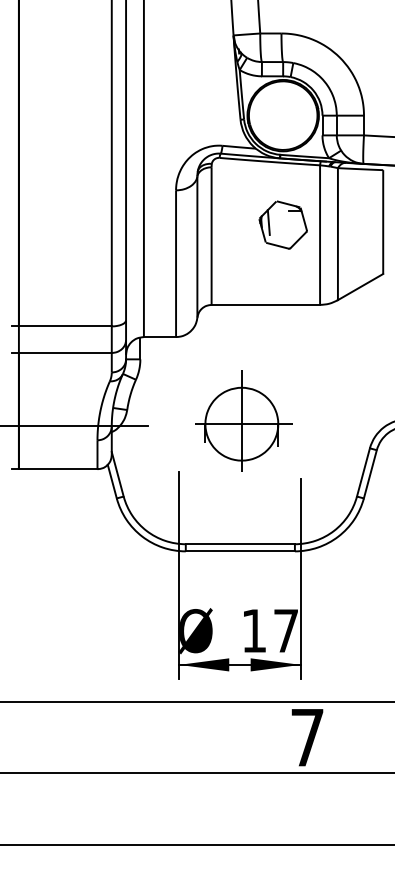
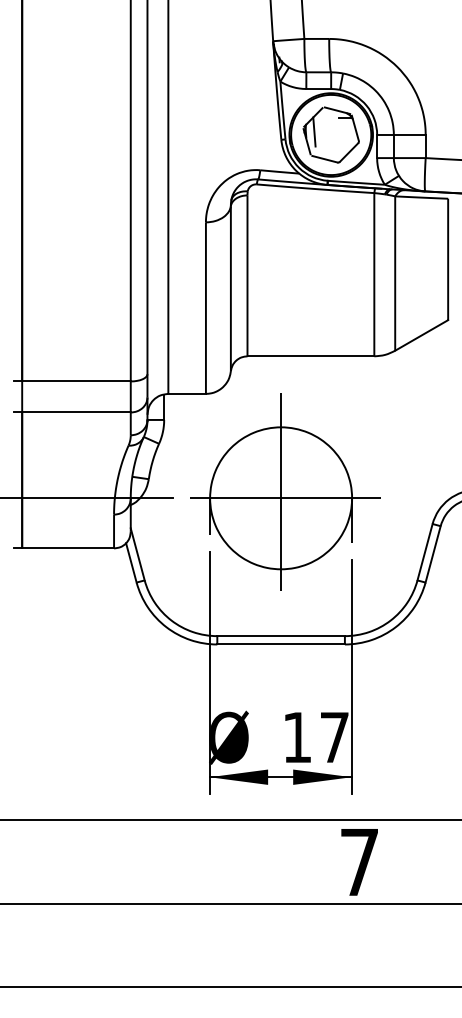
part: (282, 224) -> (330, 134), moved
part: (244, 420) -> (285, 491), size x1.67

